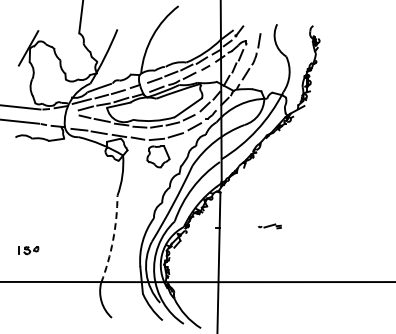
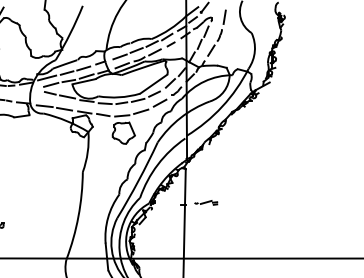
part: (269, 226) -> (205, 202), moved
arc: (113, 240) -> (78, 216), dashed -> solid

